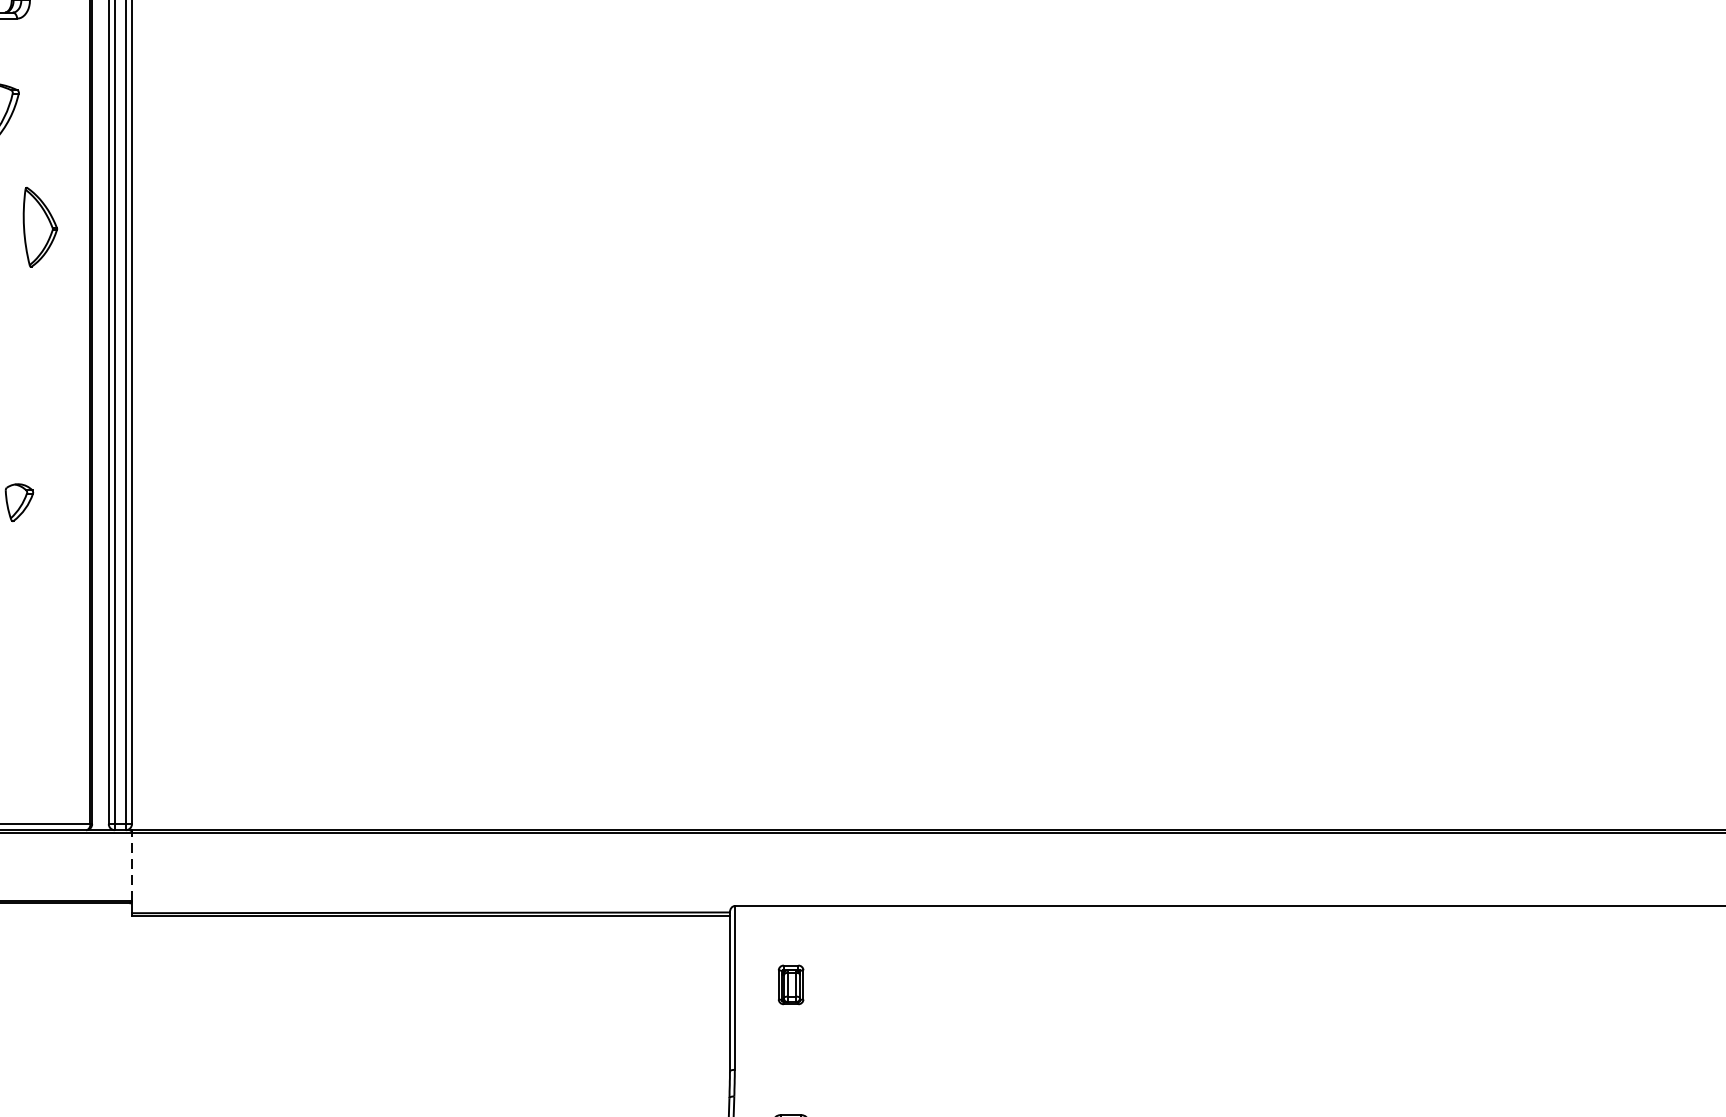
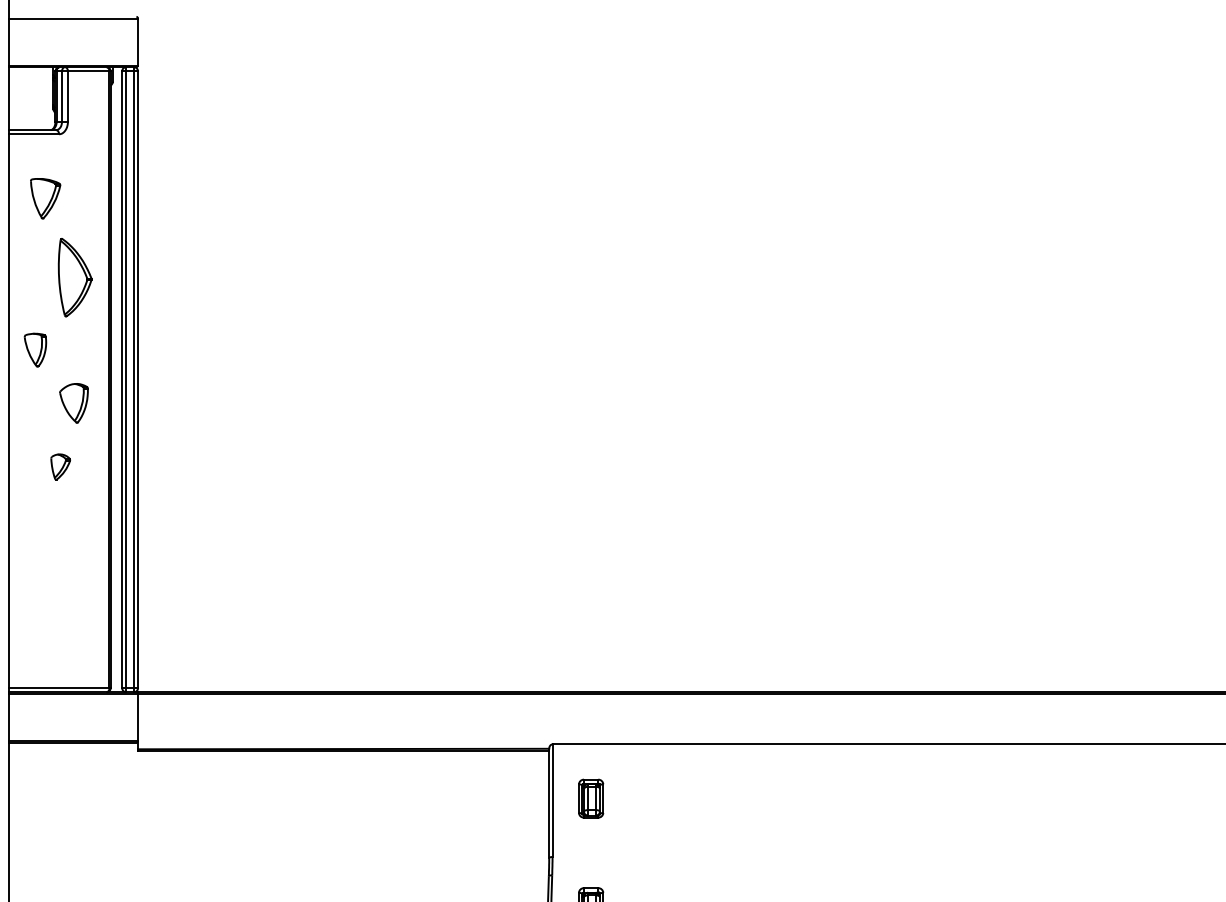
part: (39, 226) -> (74, 277), size x1.43
part: (38, 410) -> (73, 403), added
line: (132, 865) -> (138, 716), dashed -> solid
part: (791, 984) -> (591, 798), size x1.43

